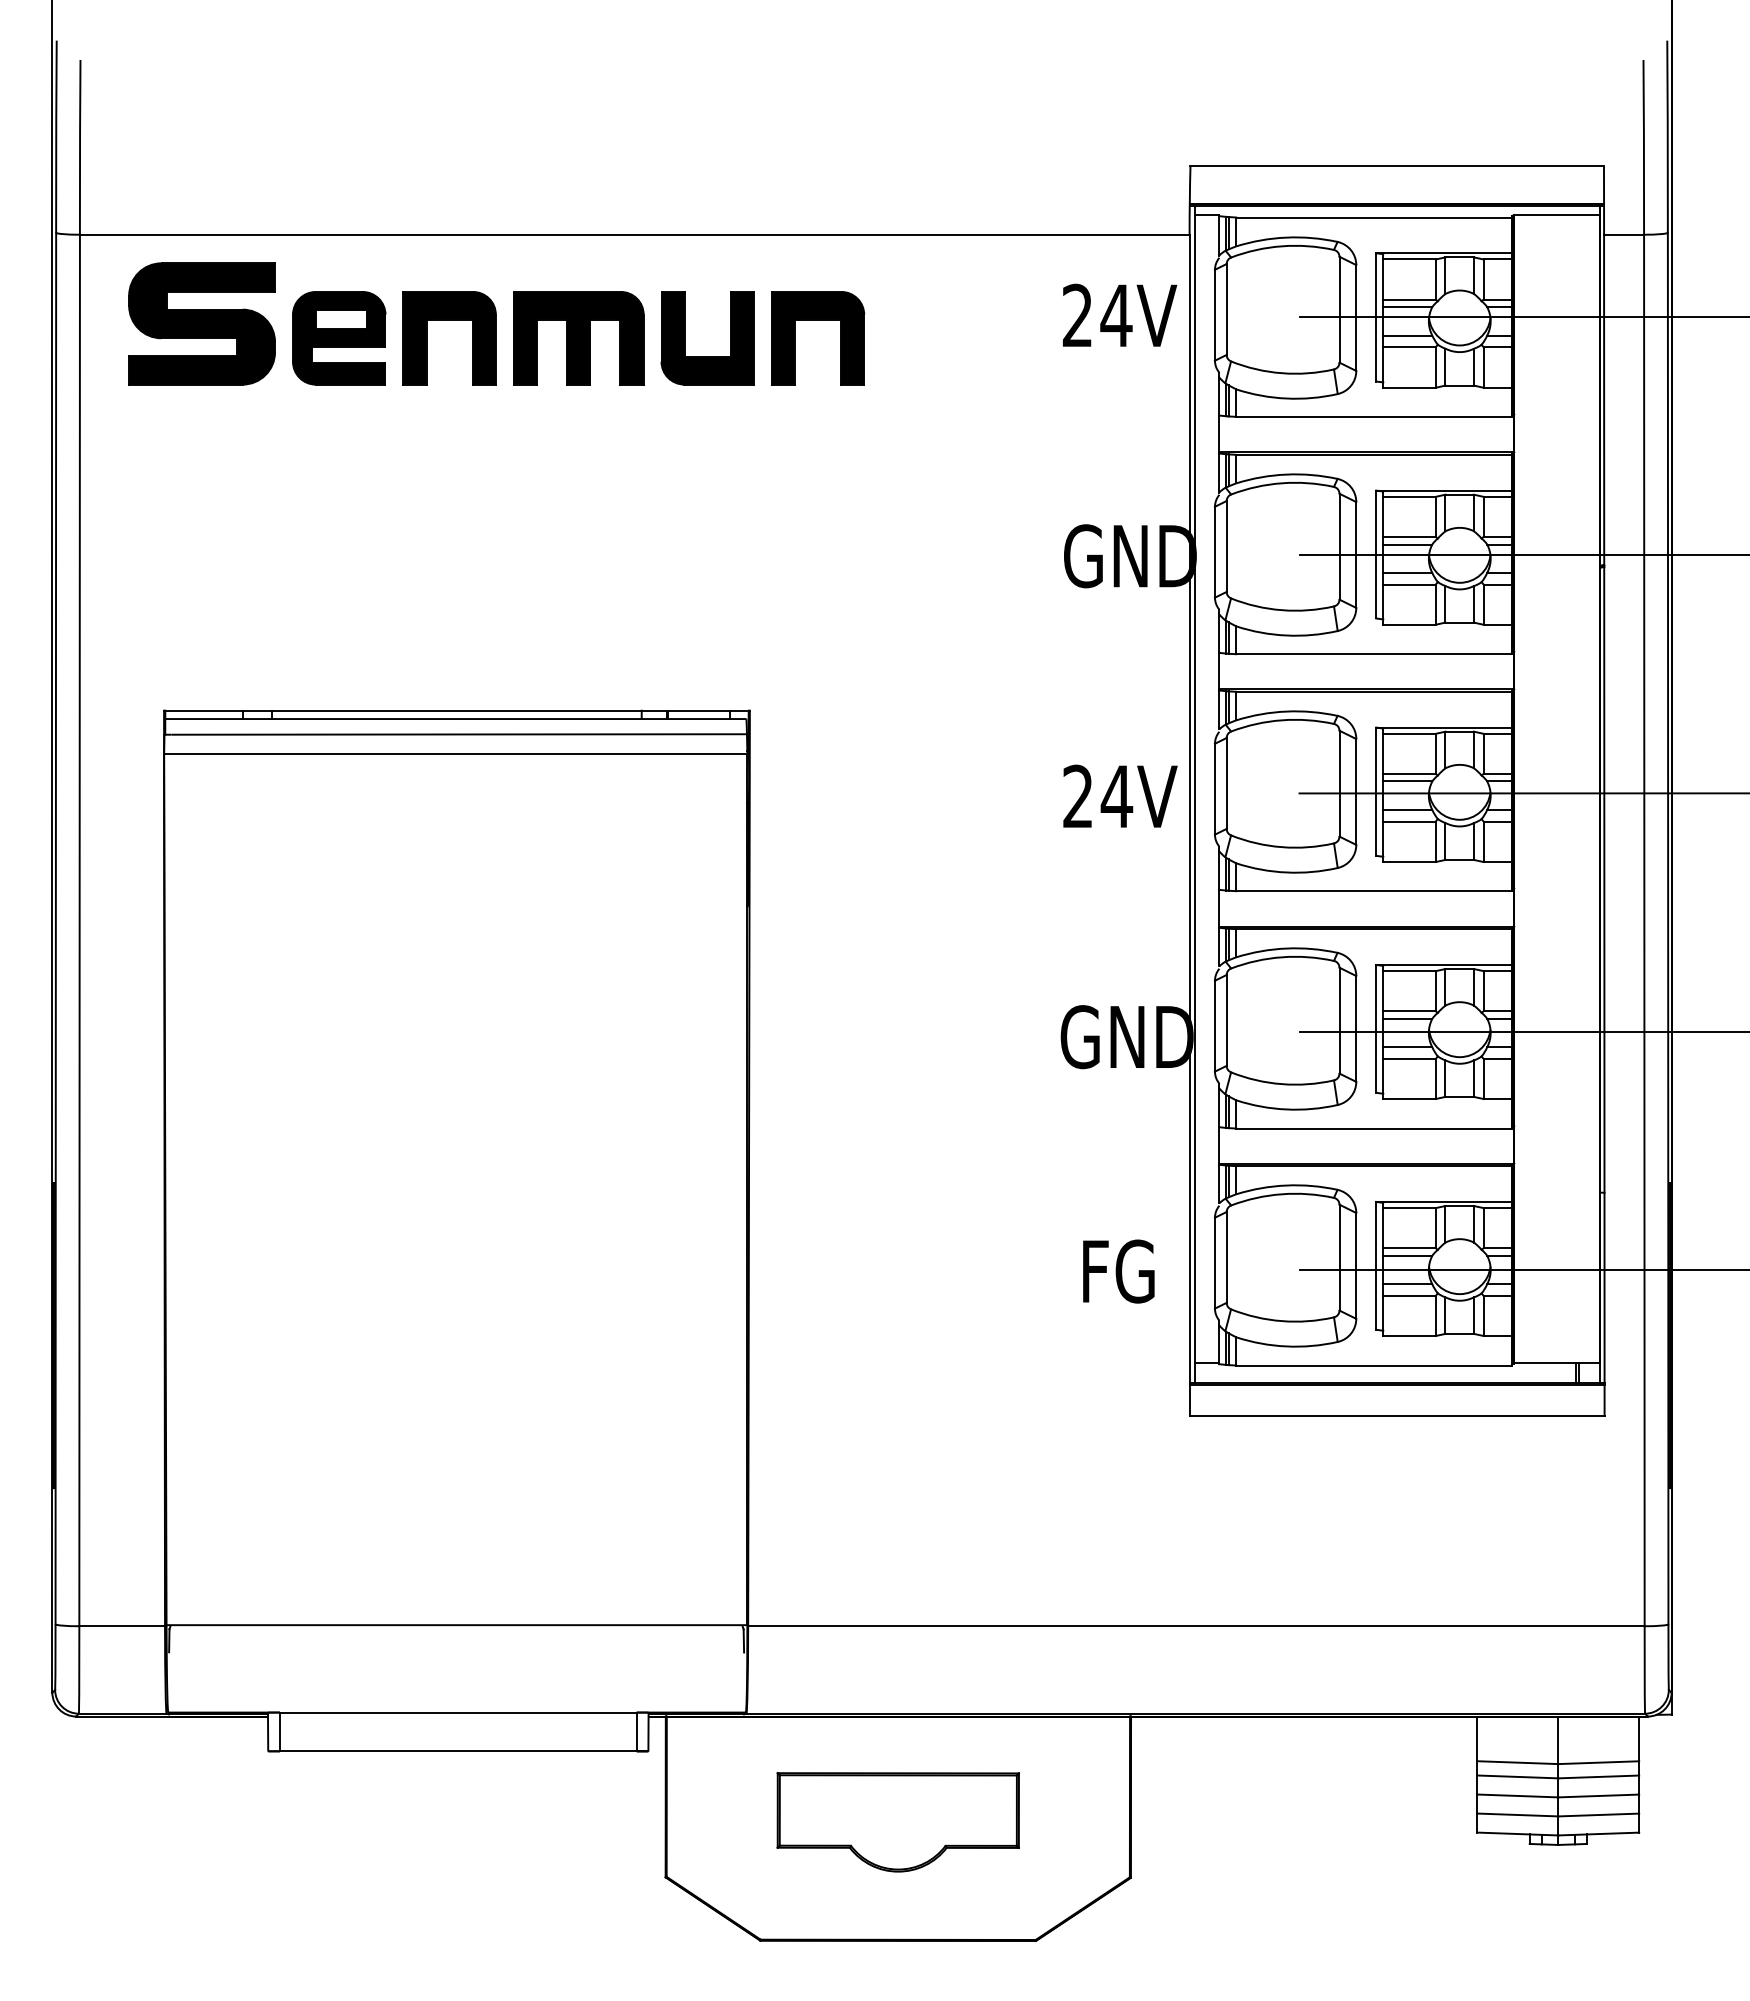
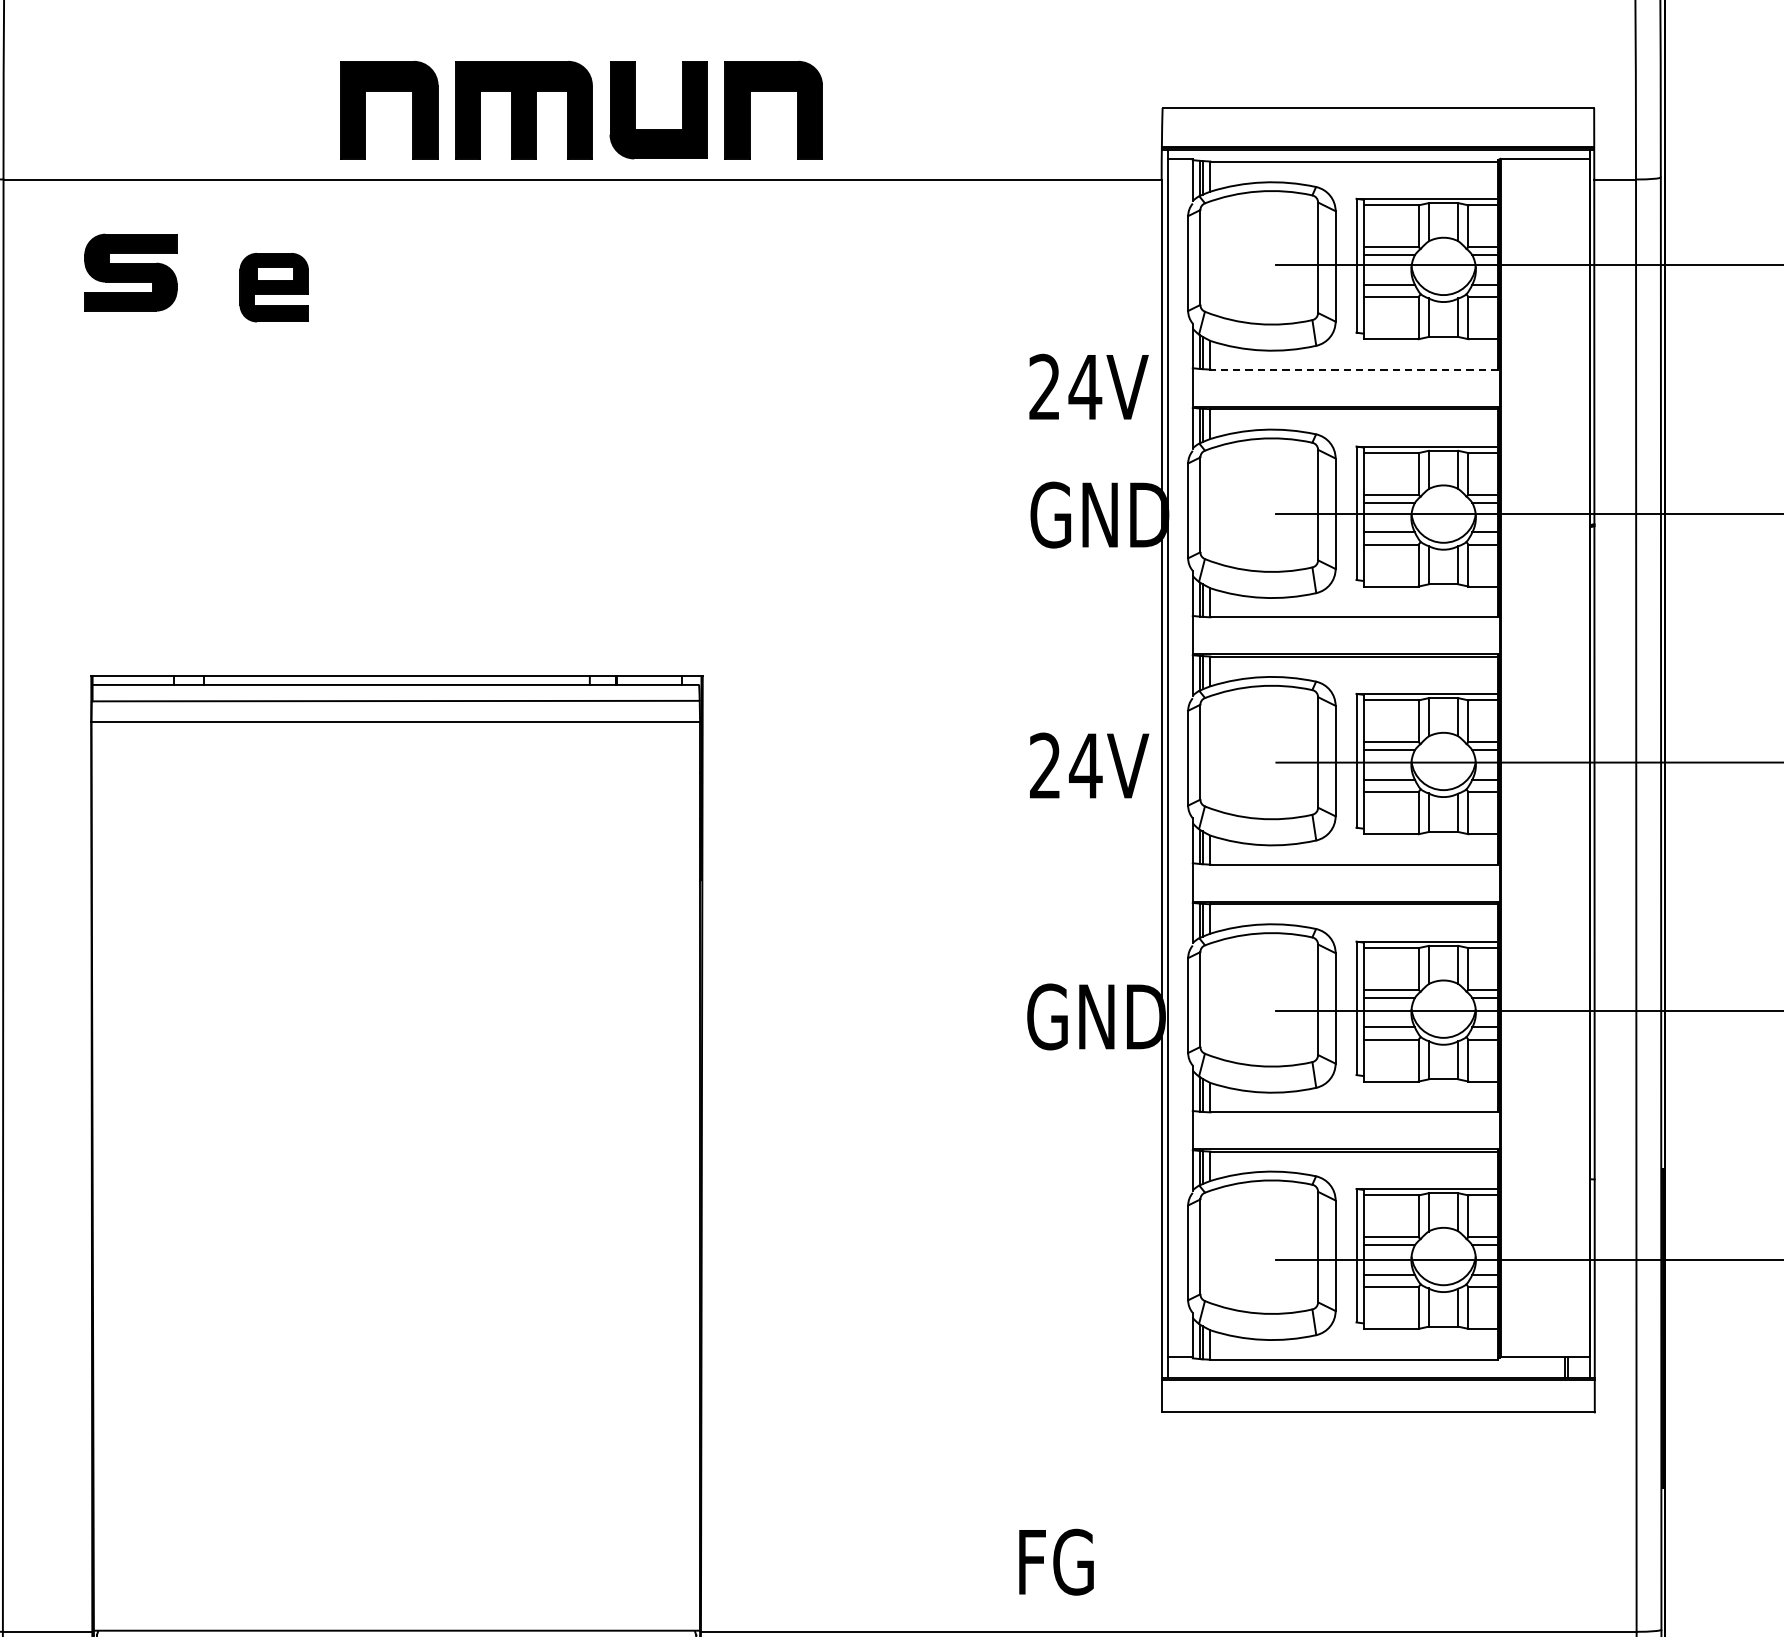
text: (1120, 314) -> (1089, 385), moved
part: (201, 323) -> (130, 272), size x0.6
part: (339, 338) -> (274, 287), size x0.7
part: (633, 338) -> (581, 110), moved
line: (1374, 416) -> (1354, 369), solid -> dashed
text: (1118, 1271) -> (1056, 1562), moved

